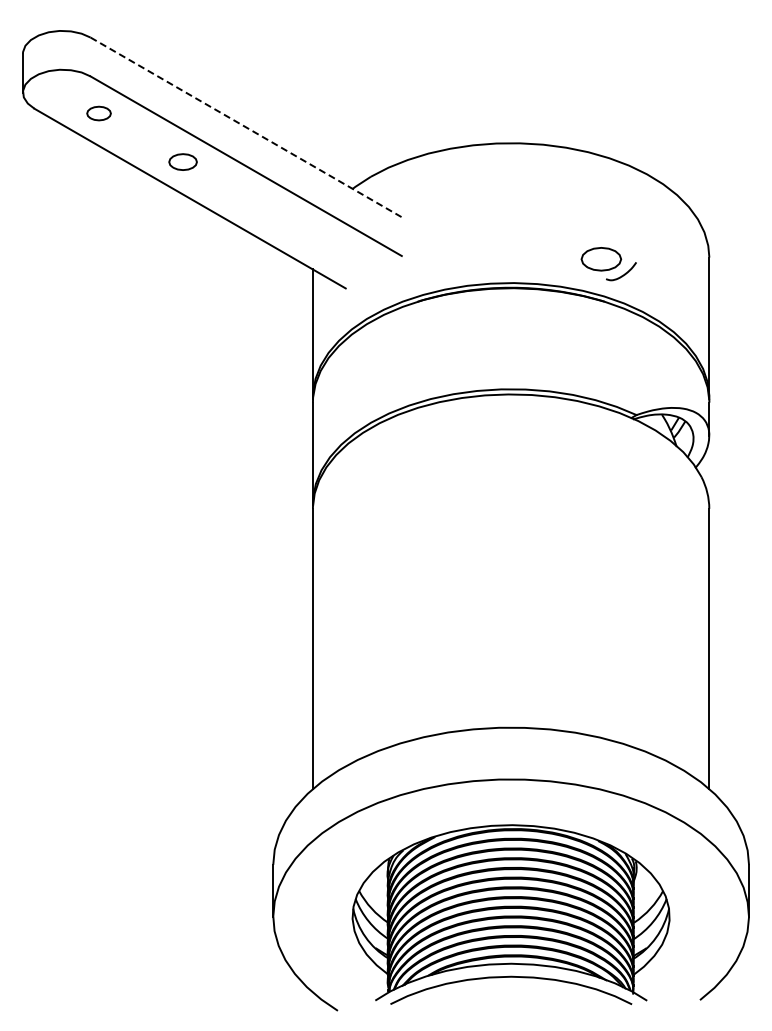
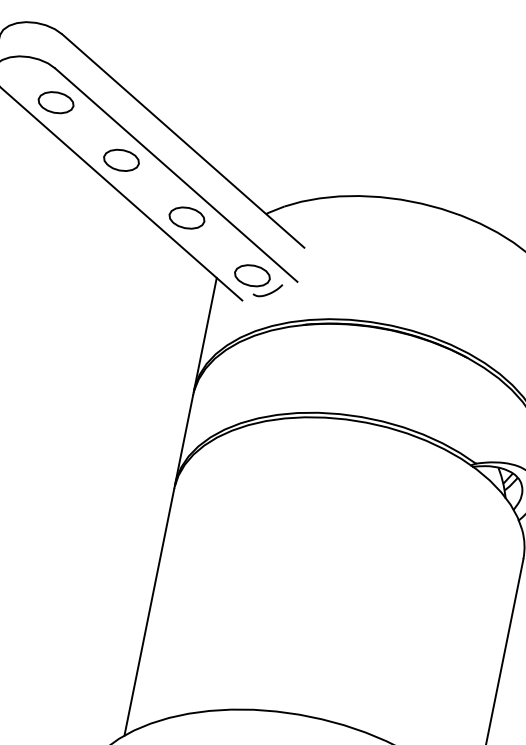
part: (98, 113) -> (55, 102), size x1.67
line: (246, 127) -> (183, 141), dashed -> solid
part: (182, 161) -> (121, 159), size x1.43
part: (266, 210) -> (186, 217), added
part: (608, 264) -> (257, 281), moved

